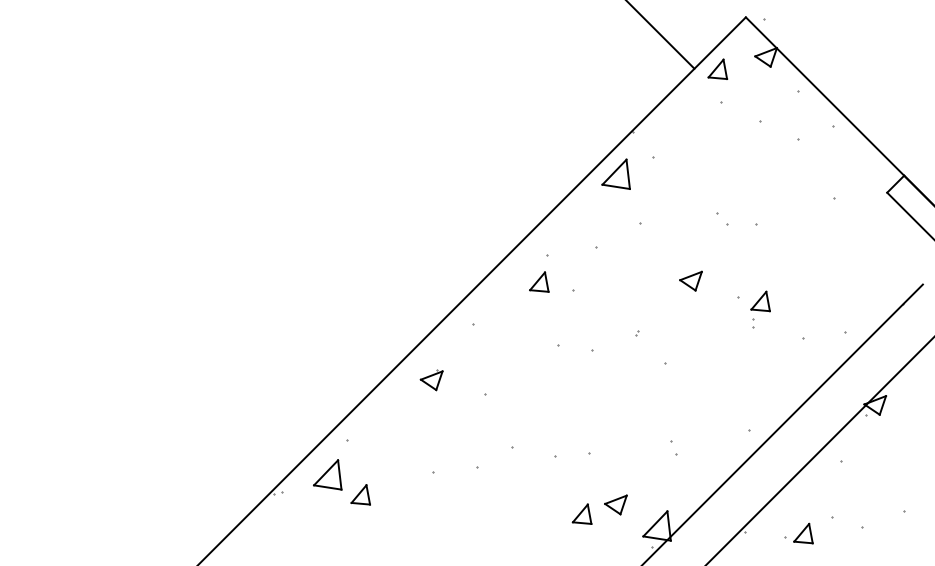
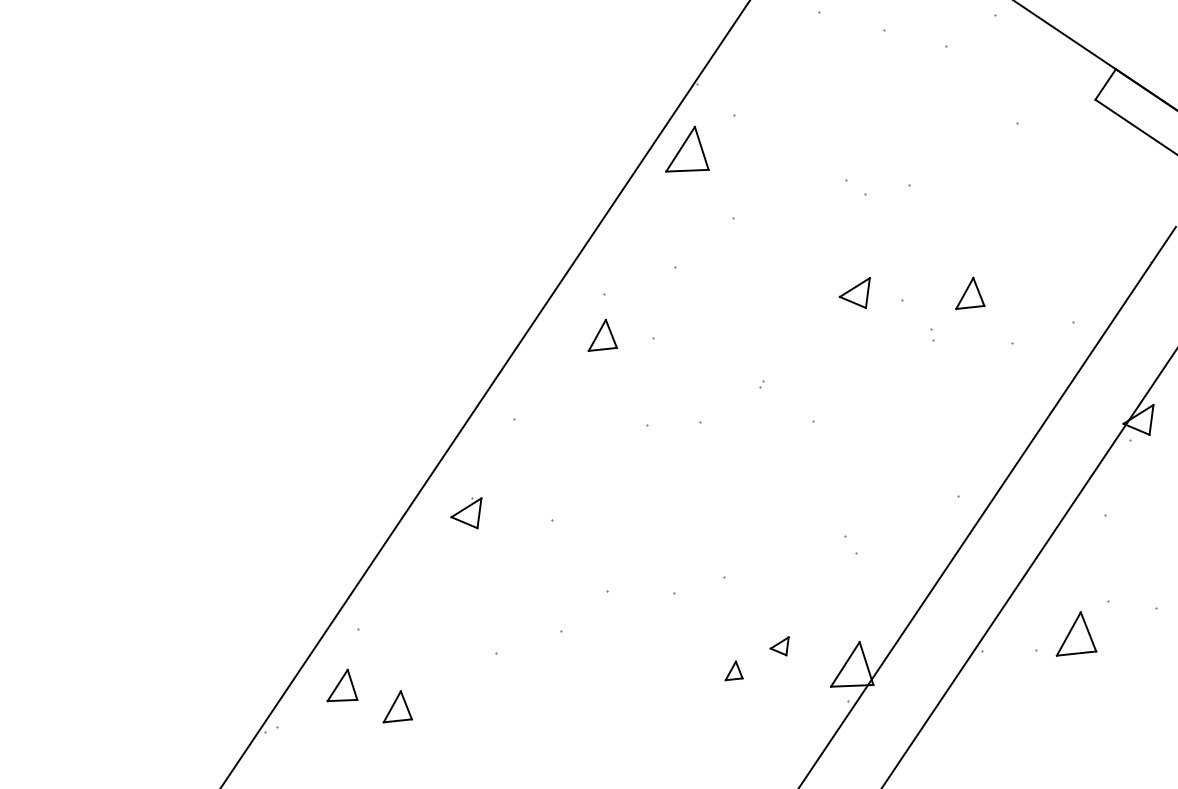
part: (690, 280) -> (855, 294), moved
part: (760, 301) -> (967, 294), moved
part: (327, 474) -> (339, 686), size x0.7
part: (615, 504) -> (779, 647), size x0.6
part: (581, 513) -> (731, 670), size x0.6
part: (798, 533) -> (1062, 636), size x1.4

